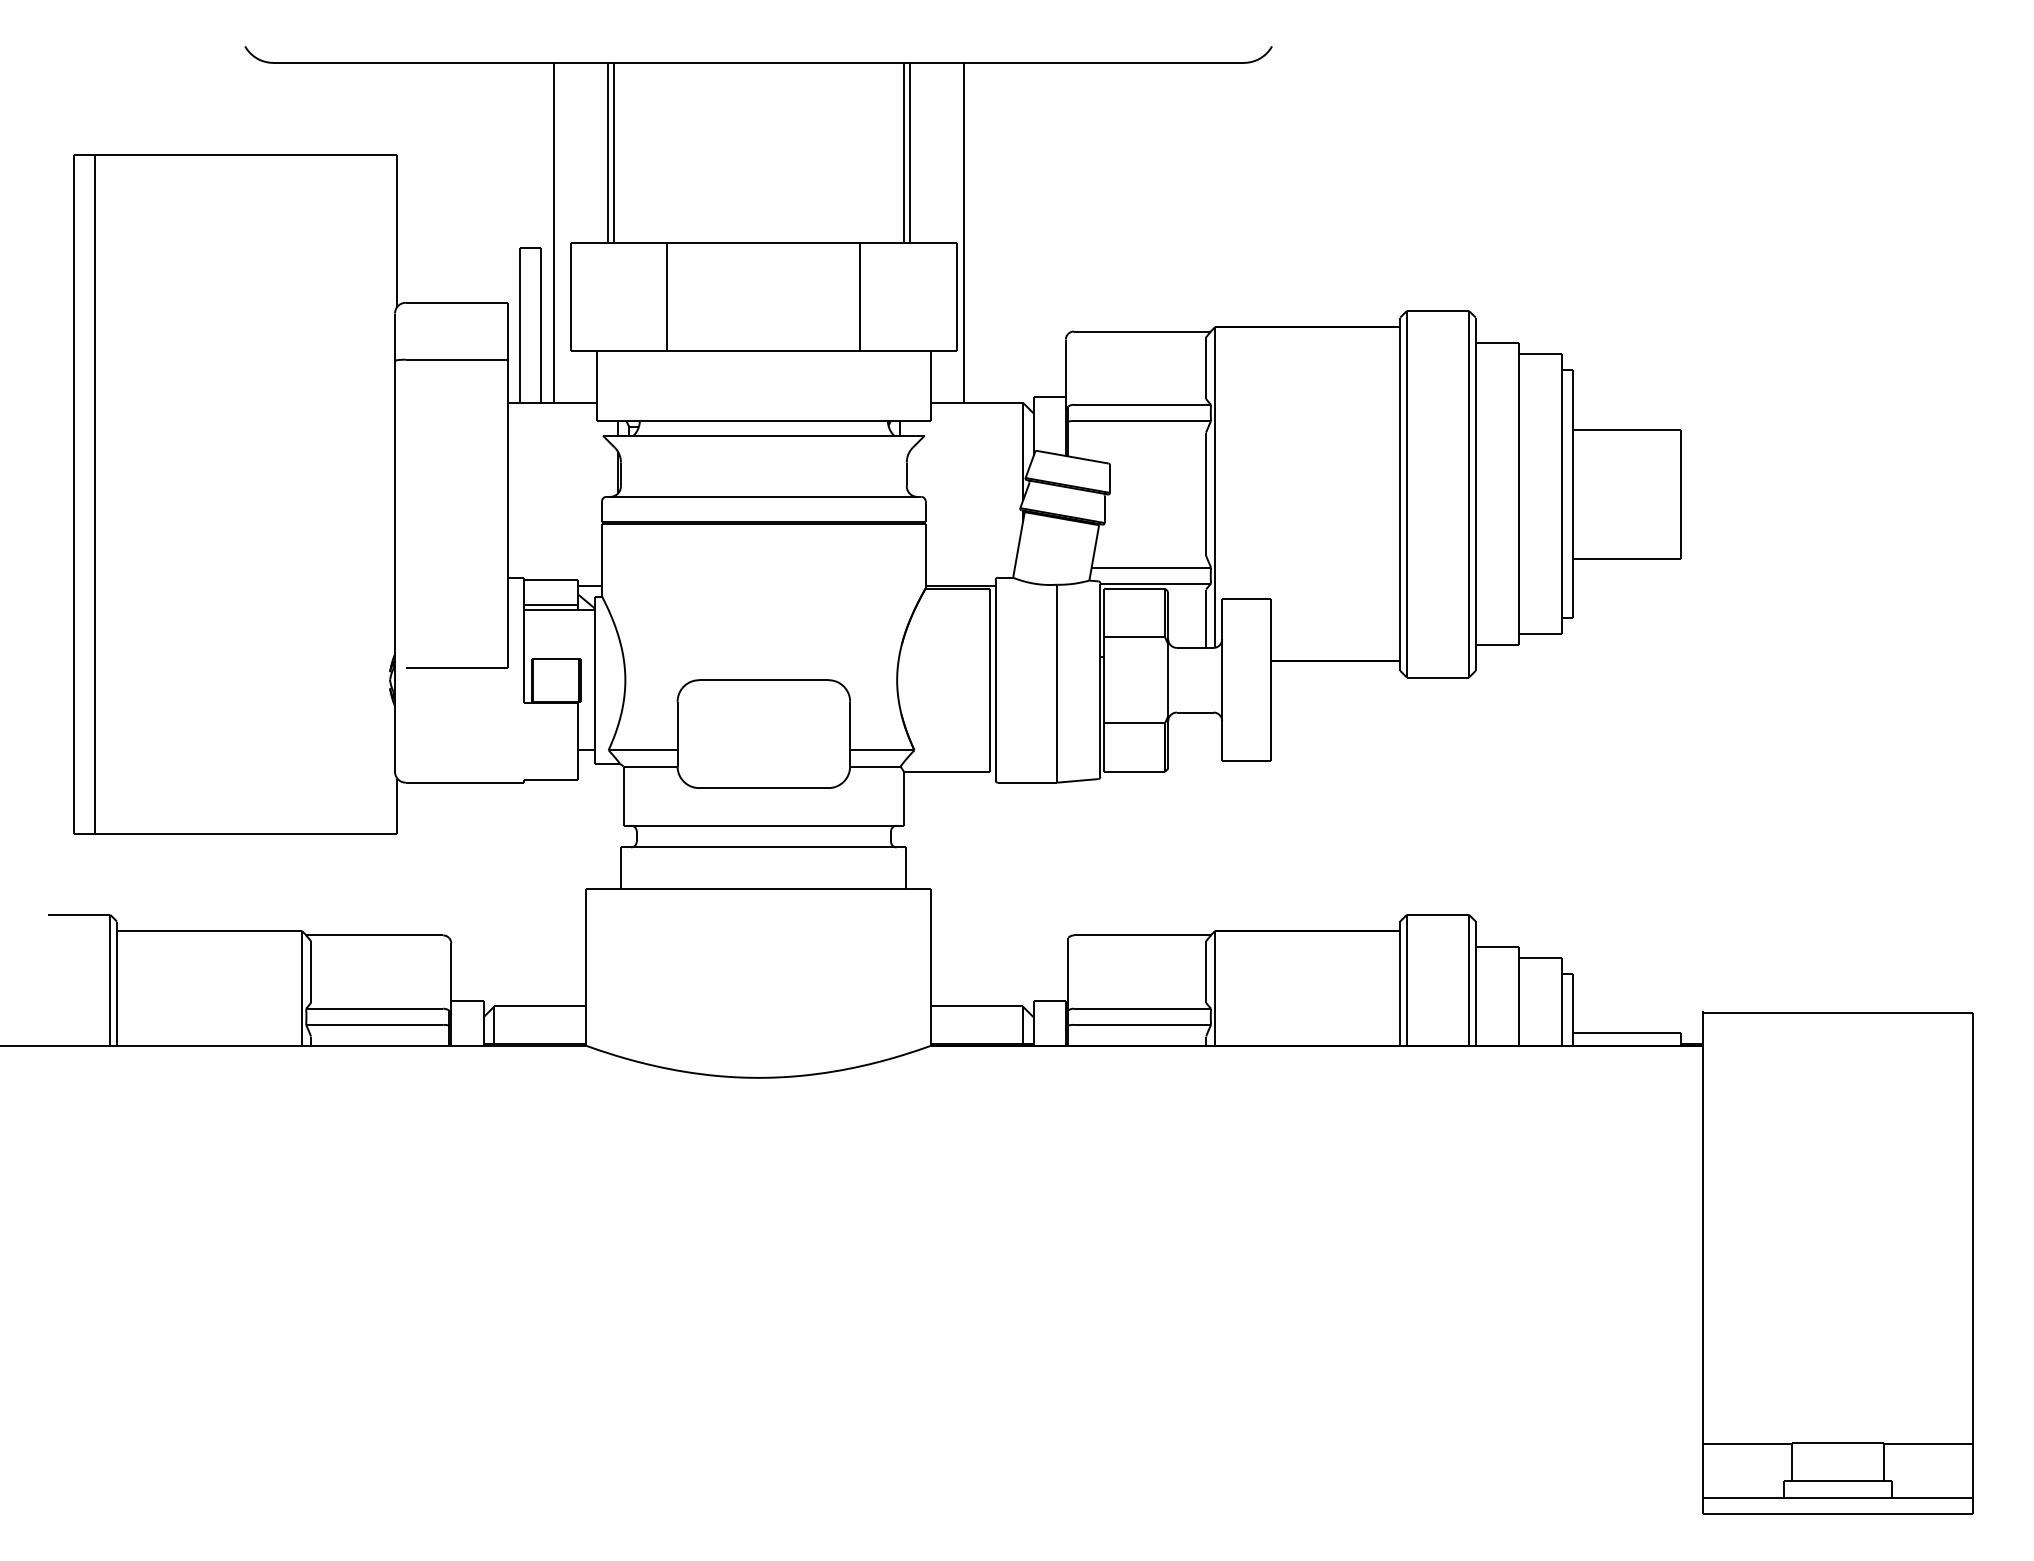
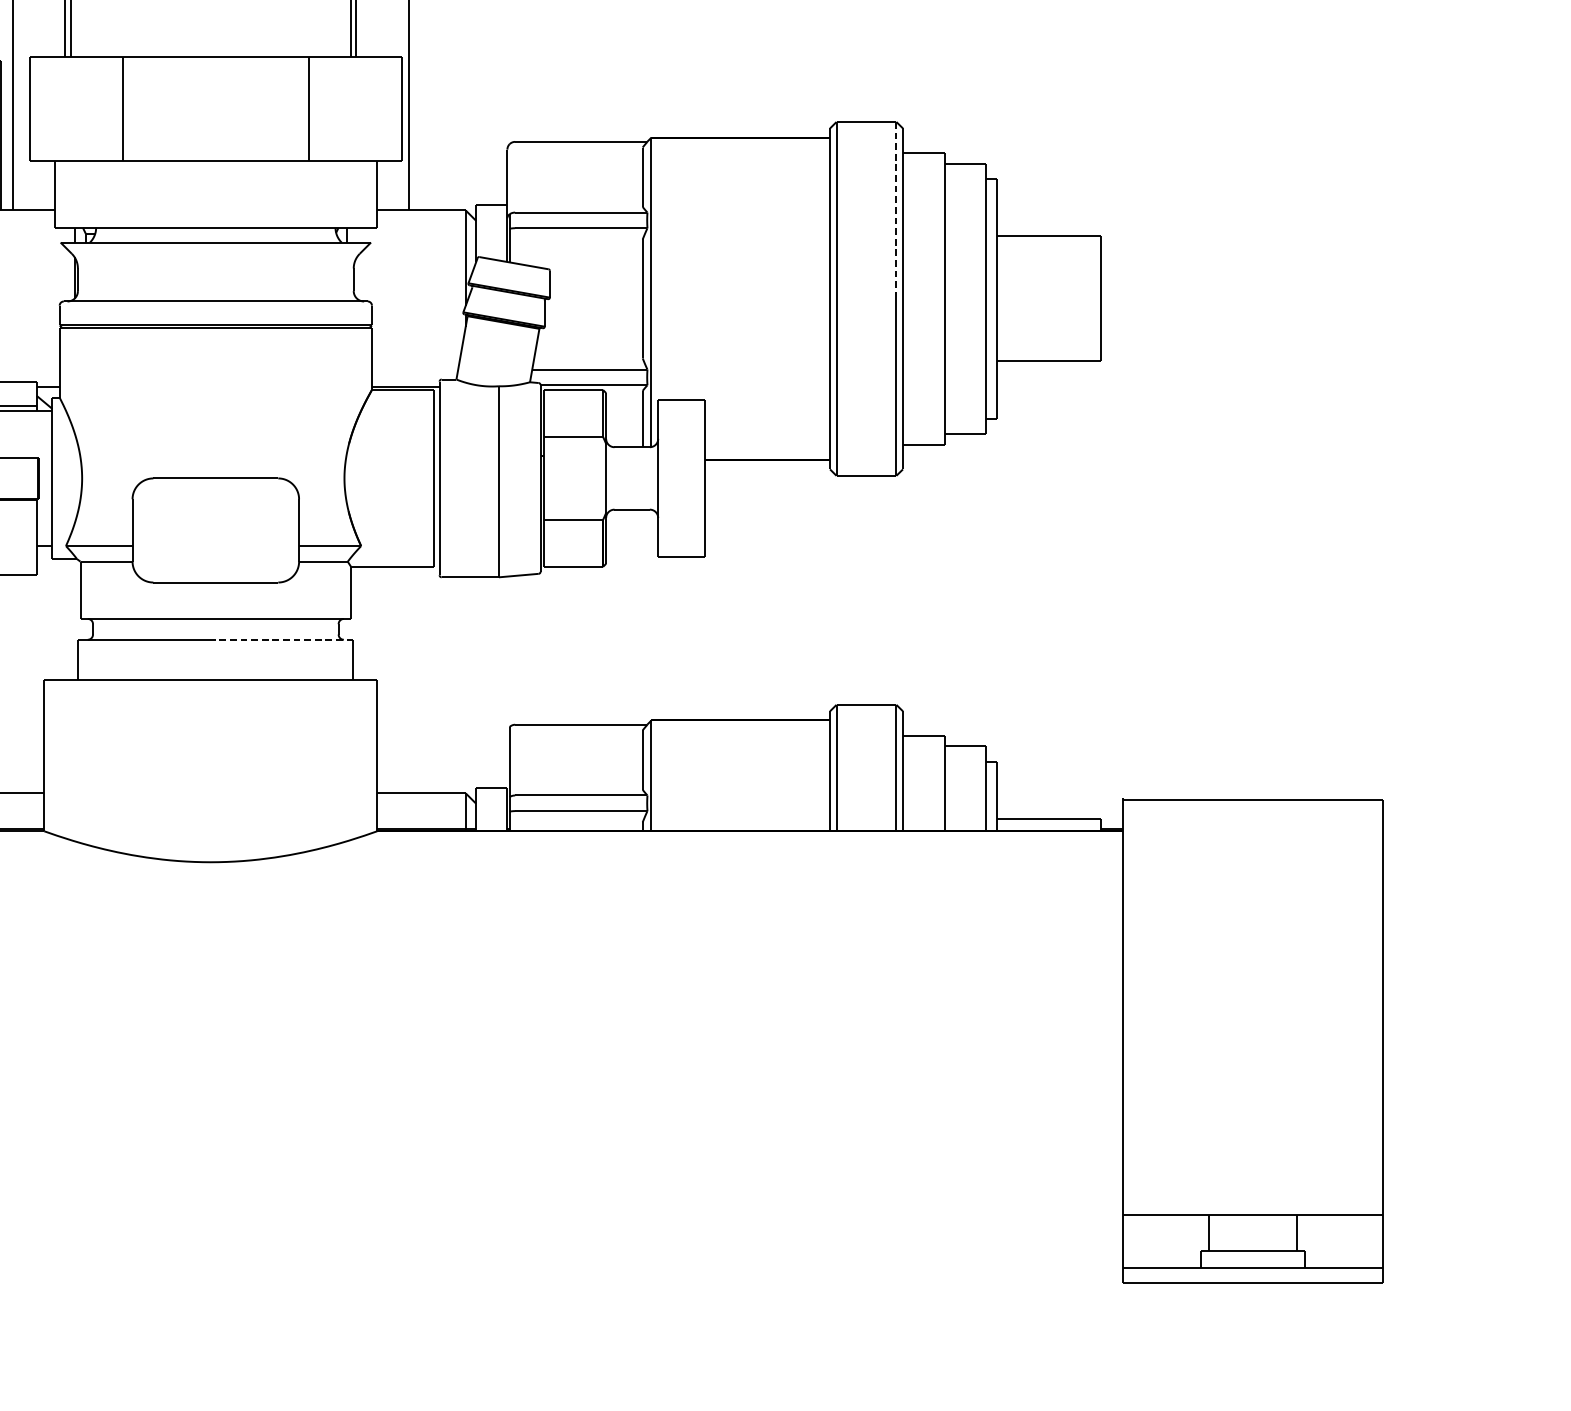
line: (1468, 402) -> (895, 210), solid -> dashed
line: (834, 847) -> (284, 639), solid -> dashed

